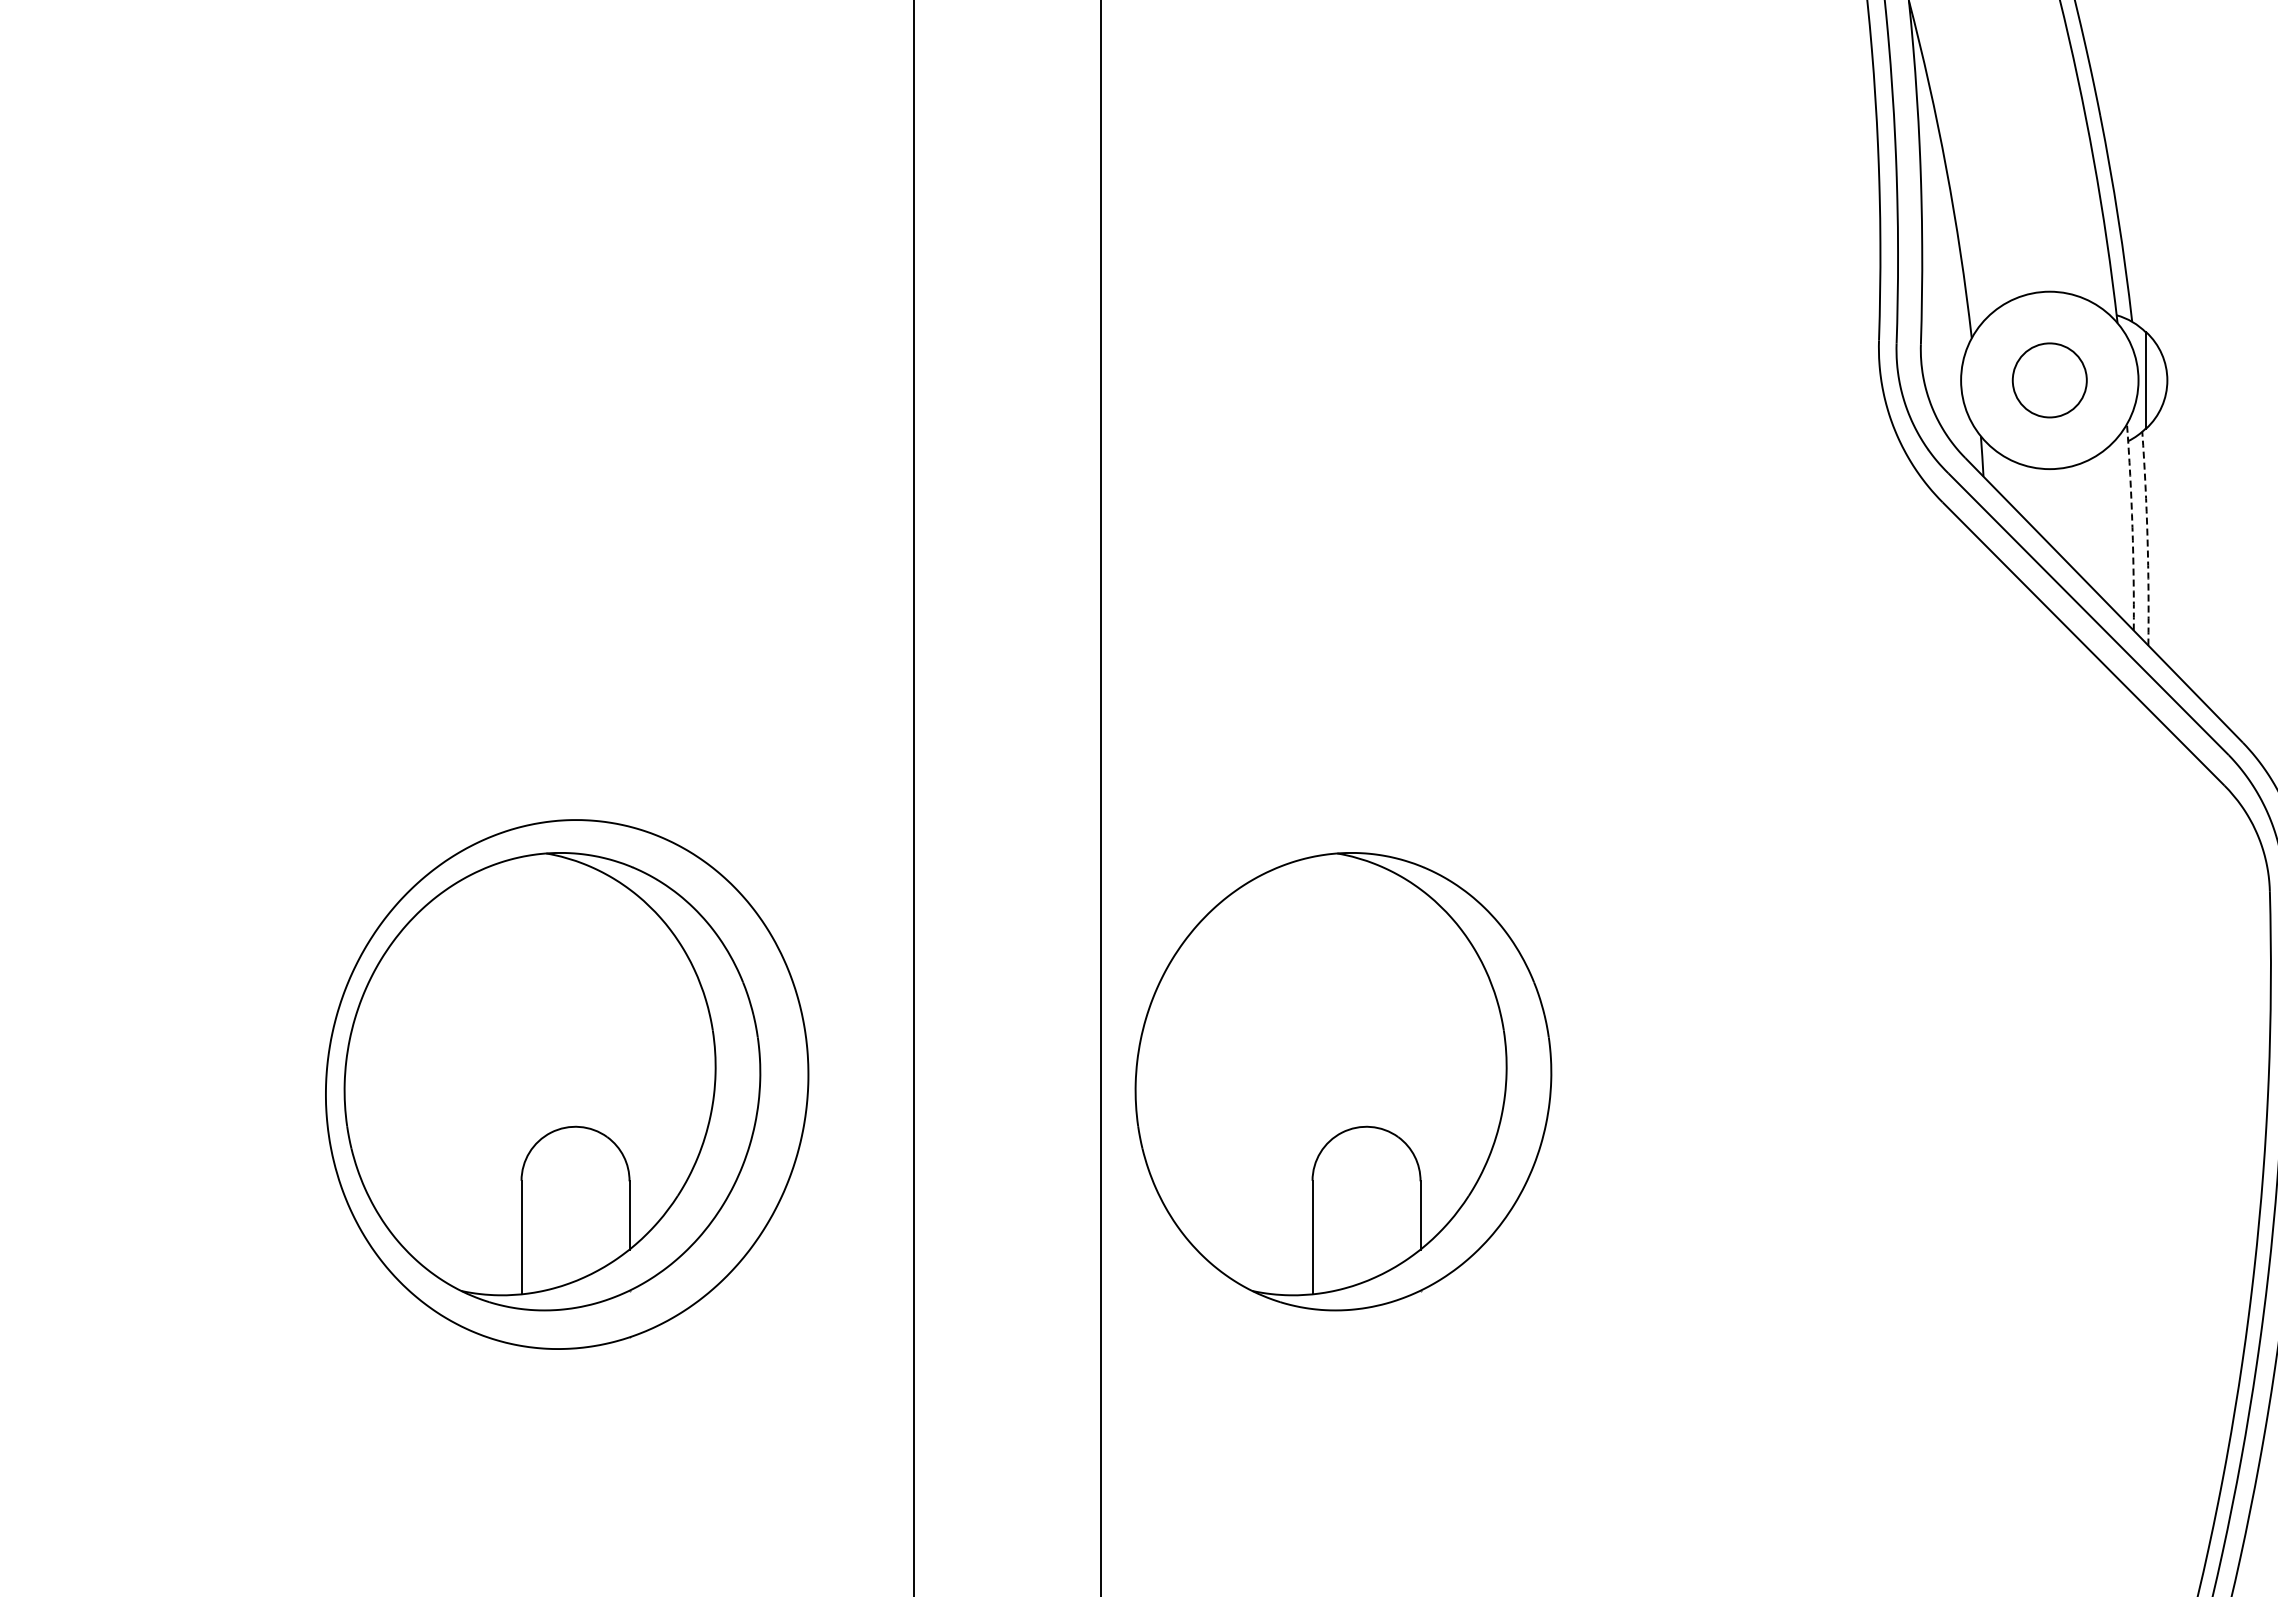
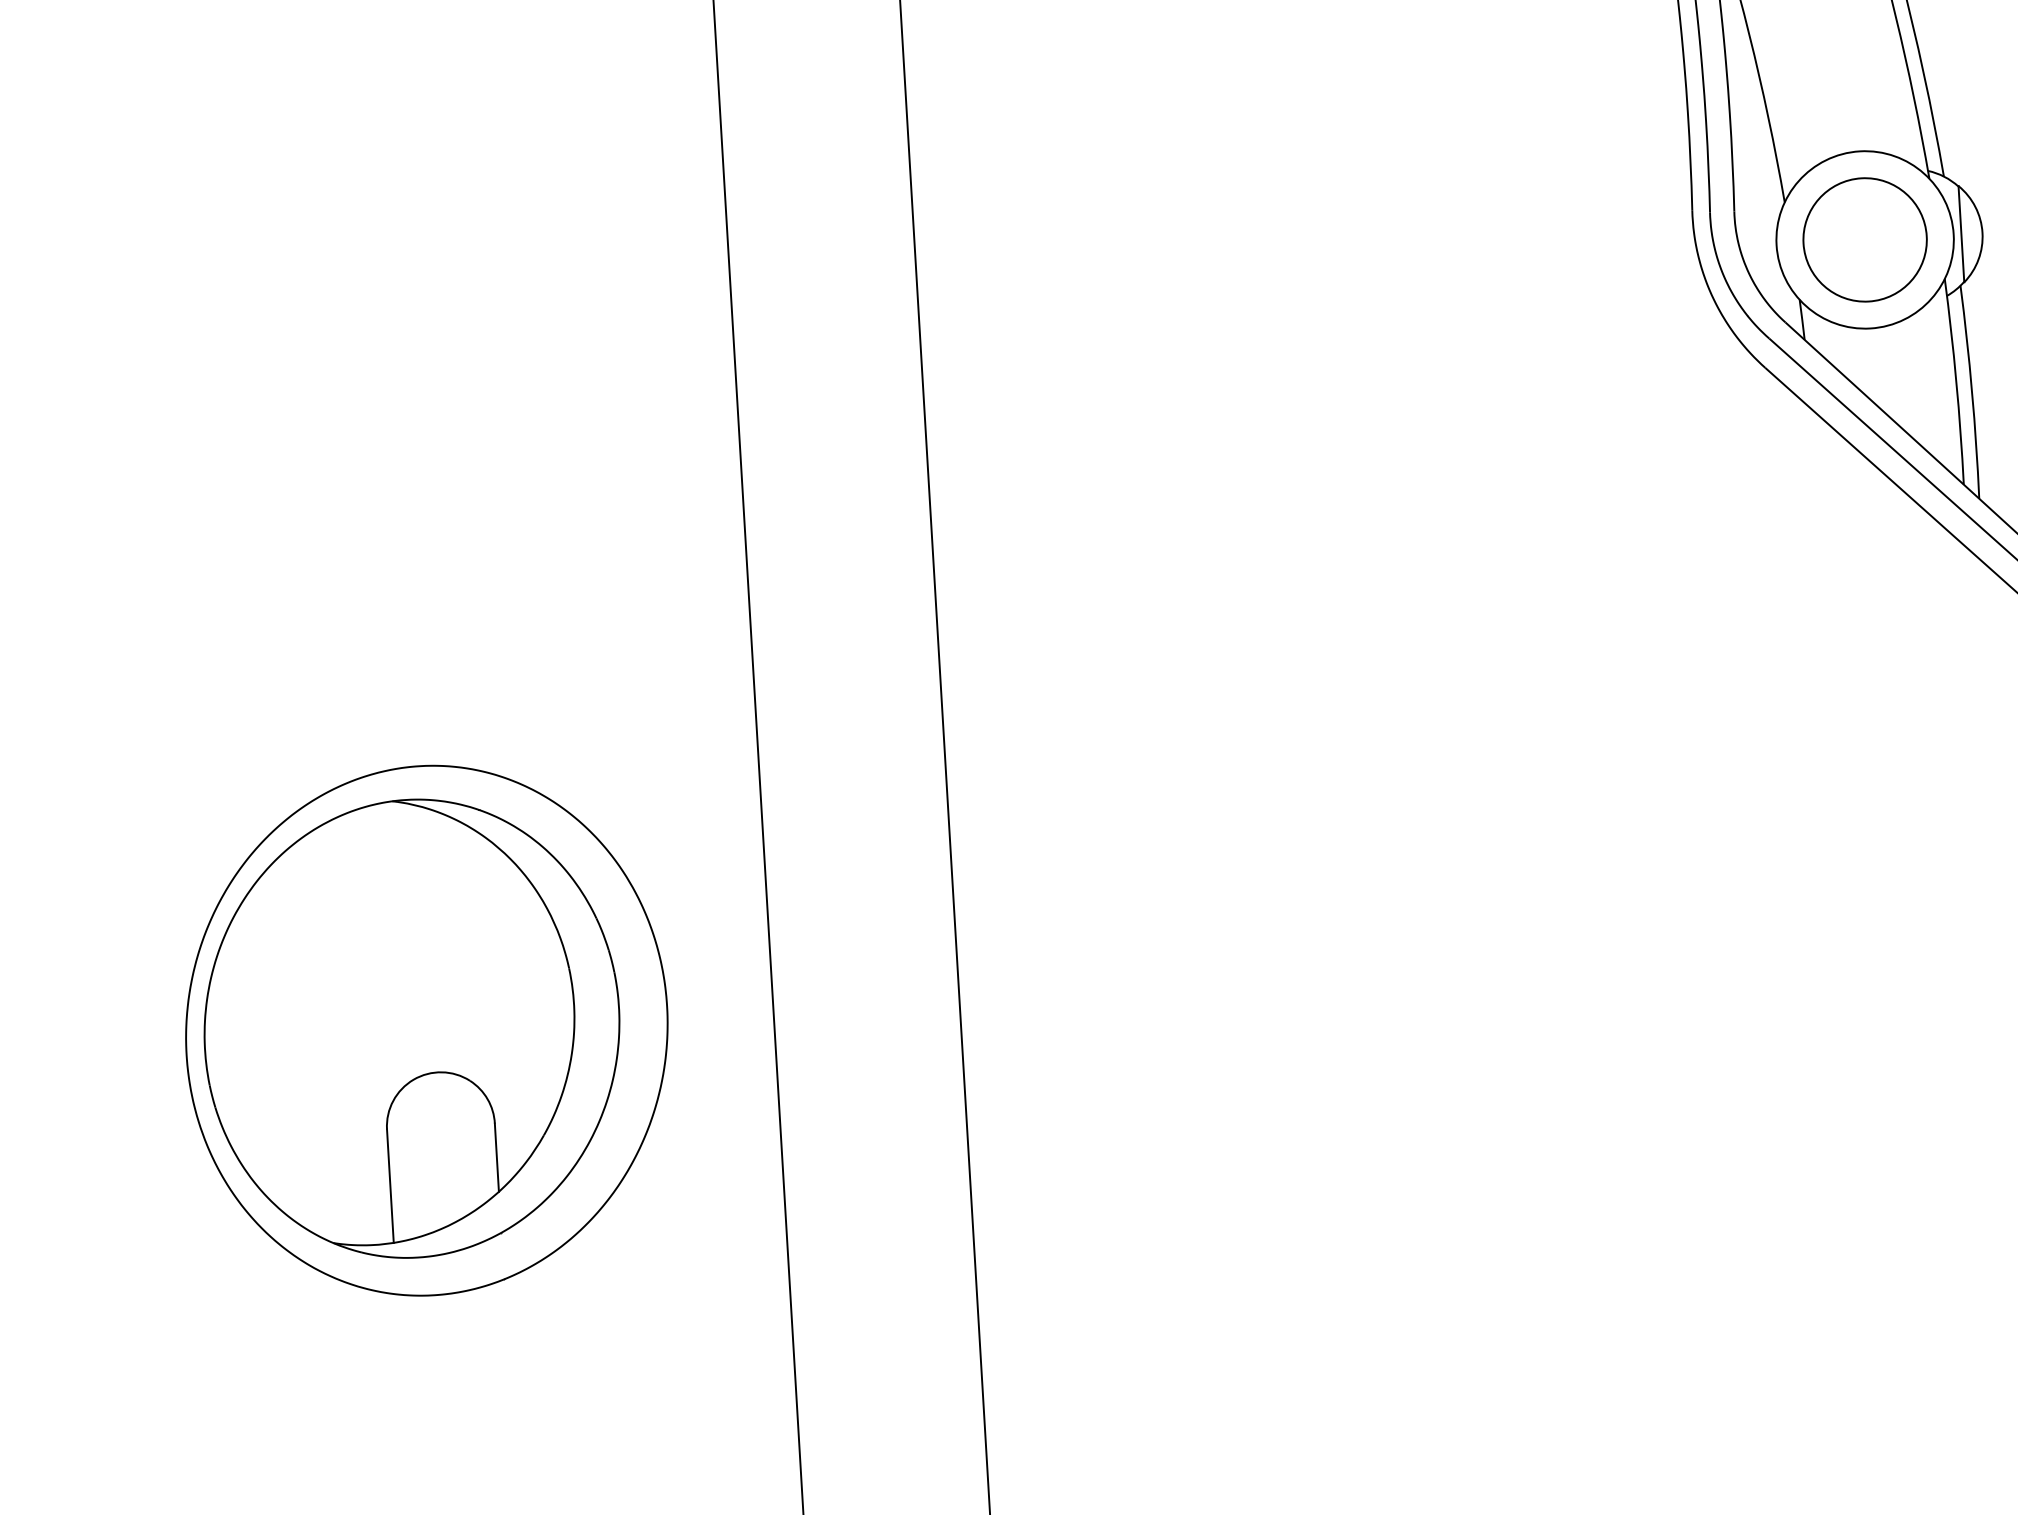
circle: (2049, 380) -> (1864, 240), size x1.67
arc: (2132, 527) -> (1956, 381), dashed -> solid
arc: (2147, 538) -> (1972, 391), dashed -> solid
part: (1343, 1081) -> (1201, 981), removed

